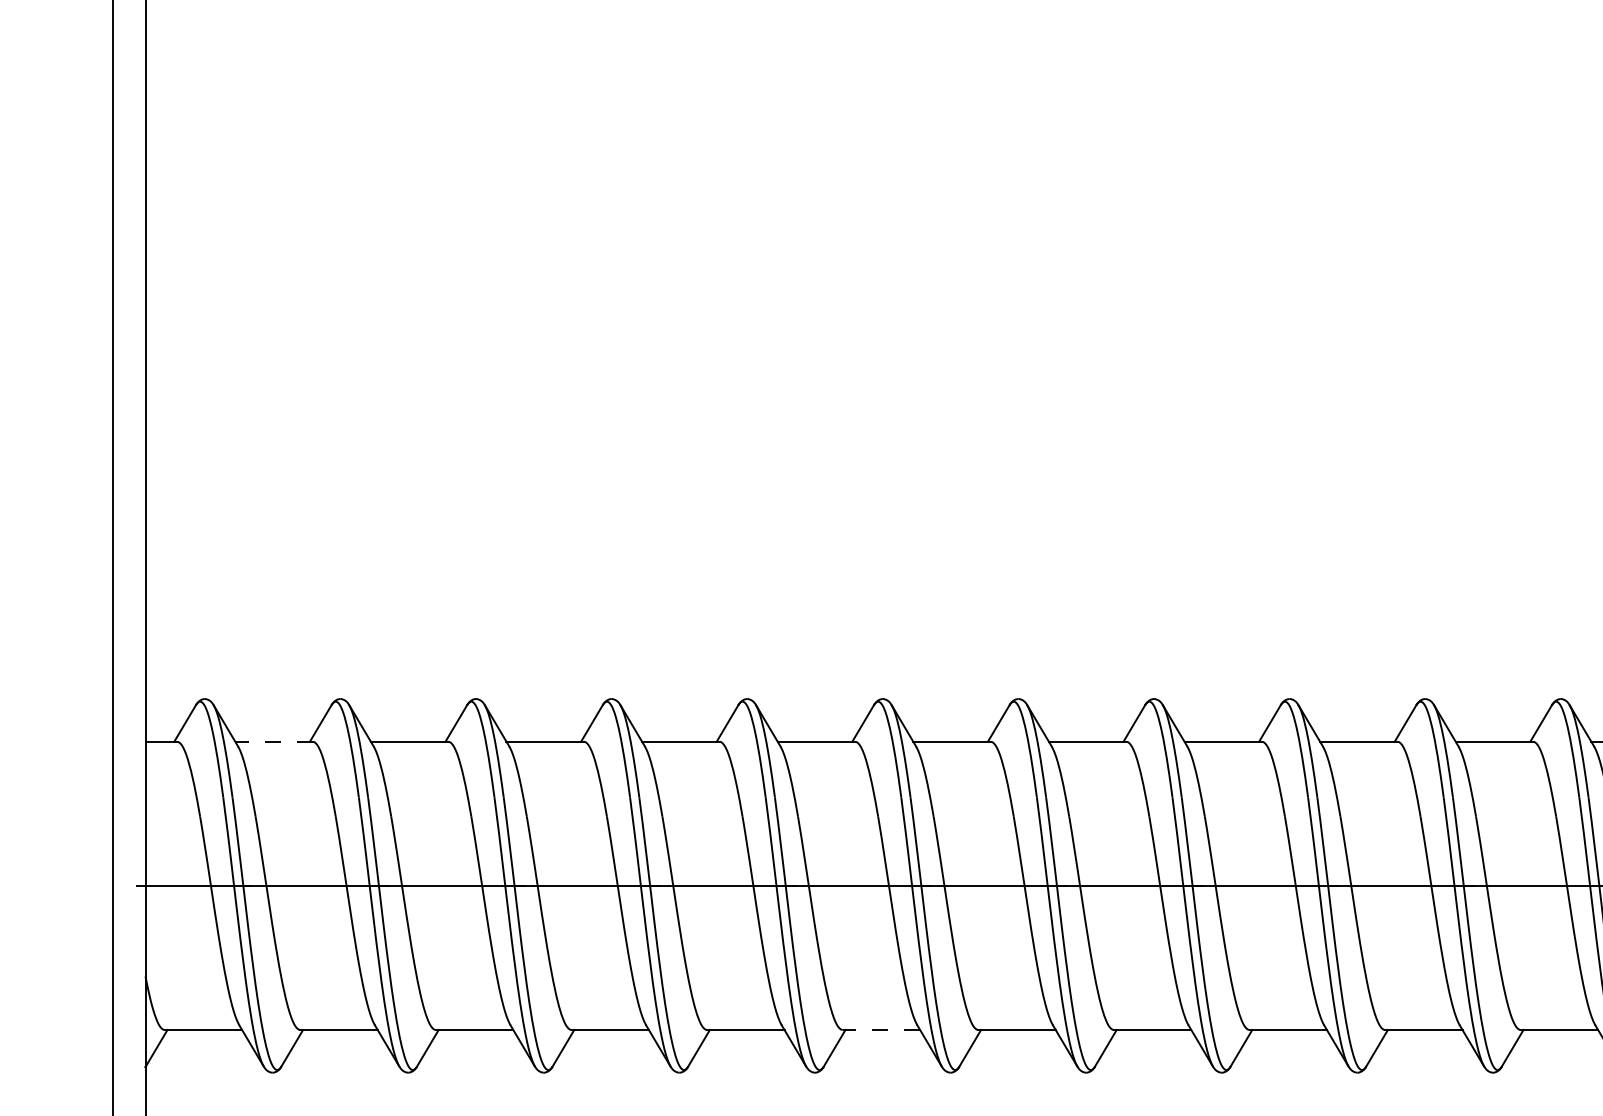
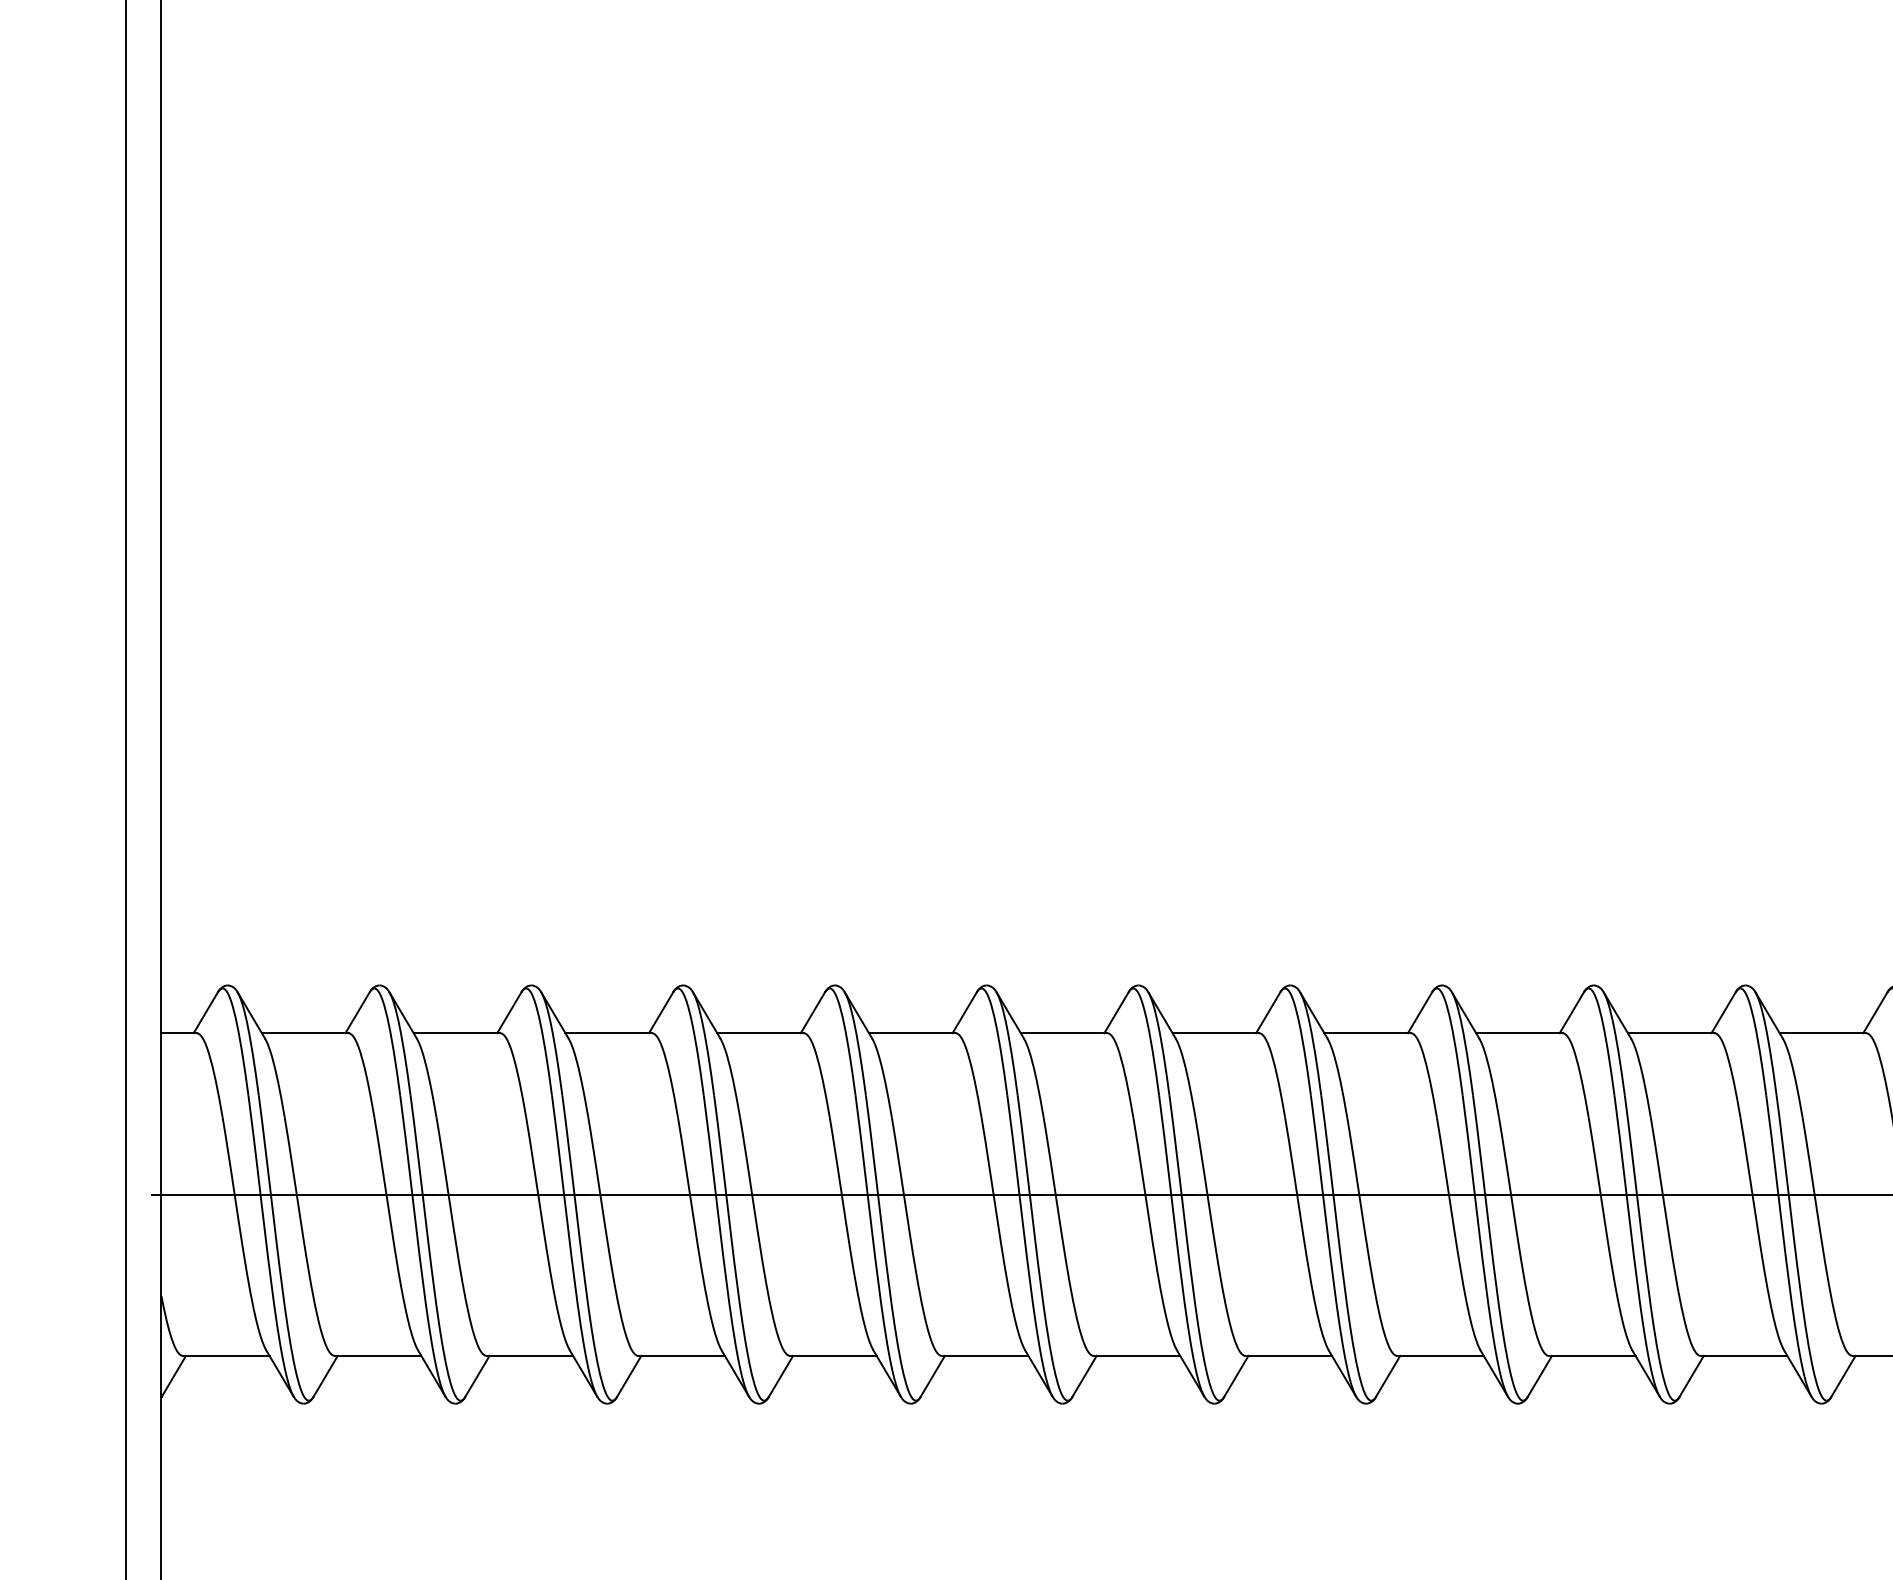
line: (273, 741) -> (304, 1033), dashed -> solid
line: (880, 1029) -> (984, 1355), dashed -> solid

